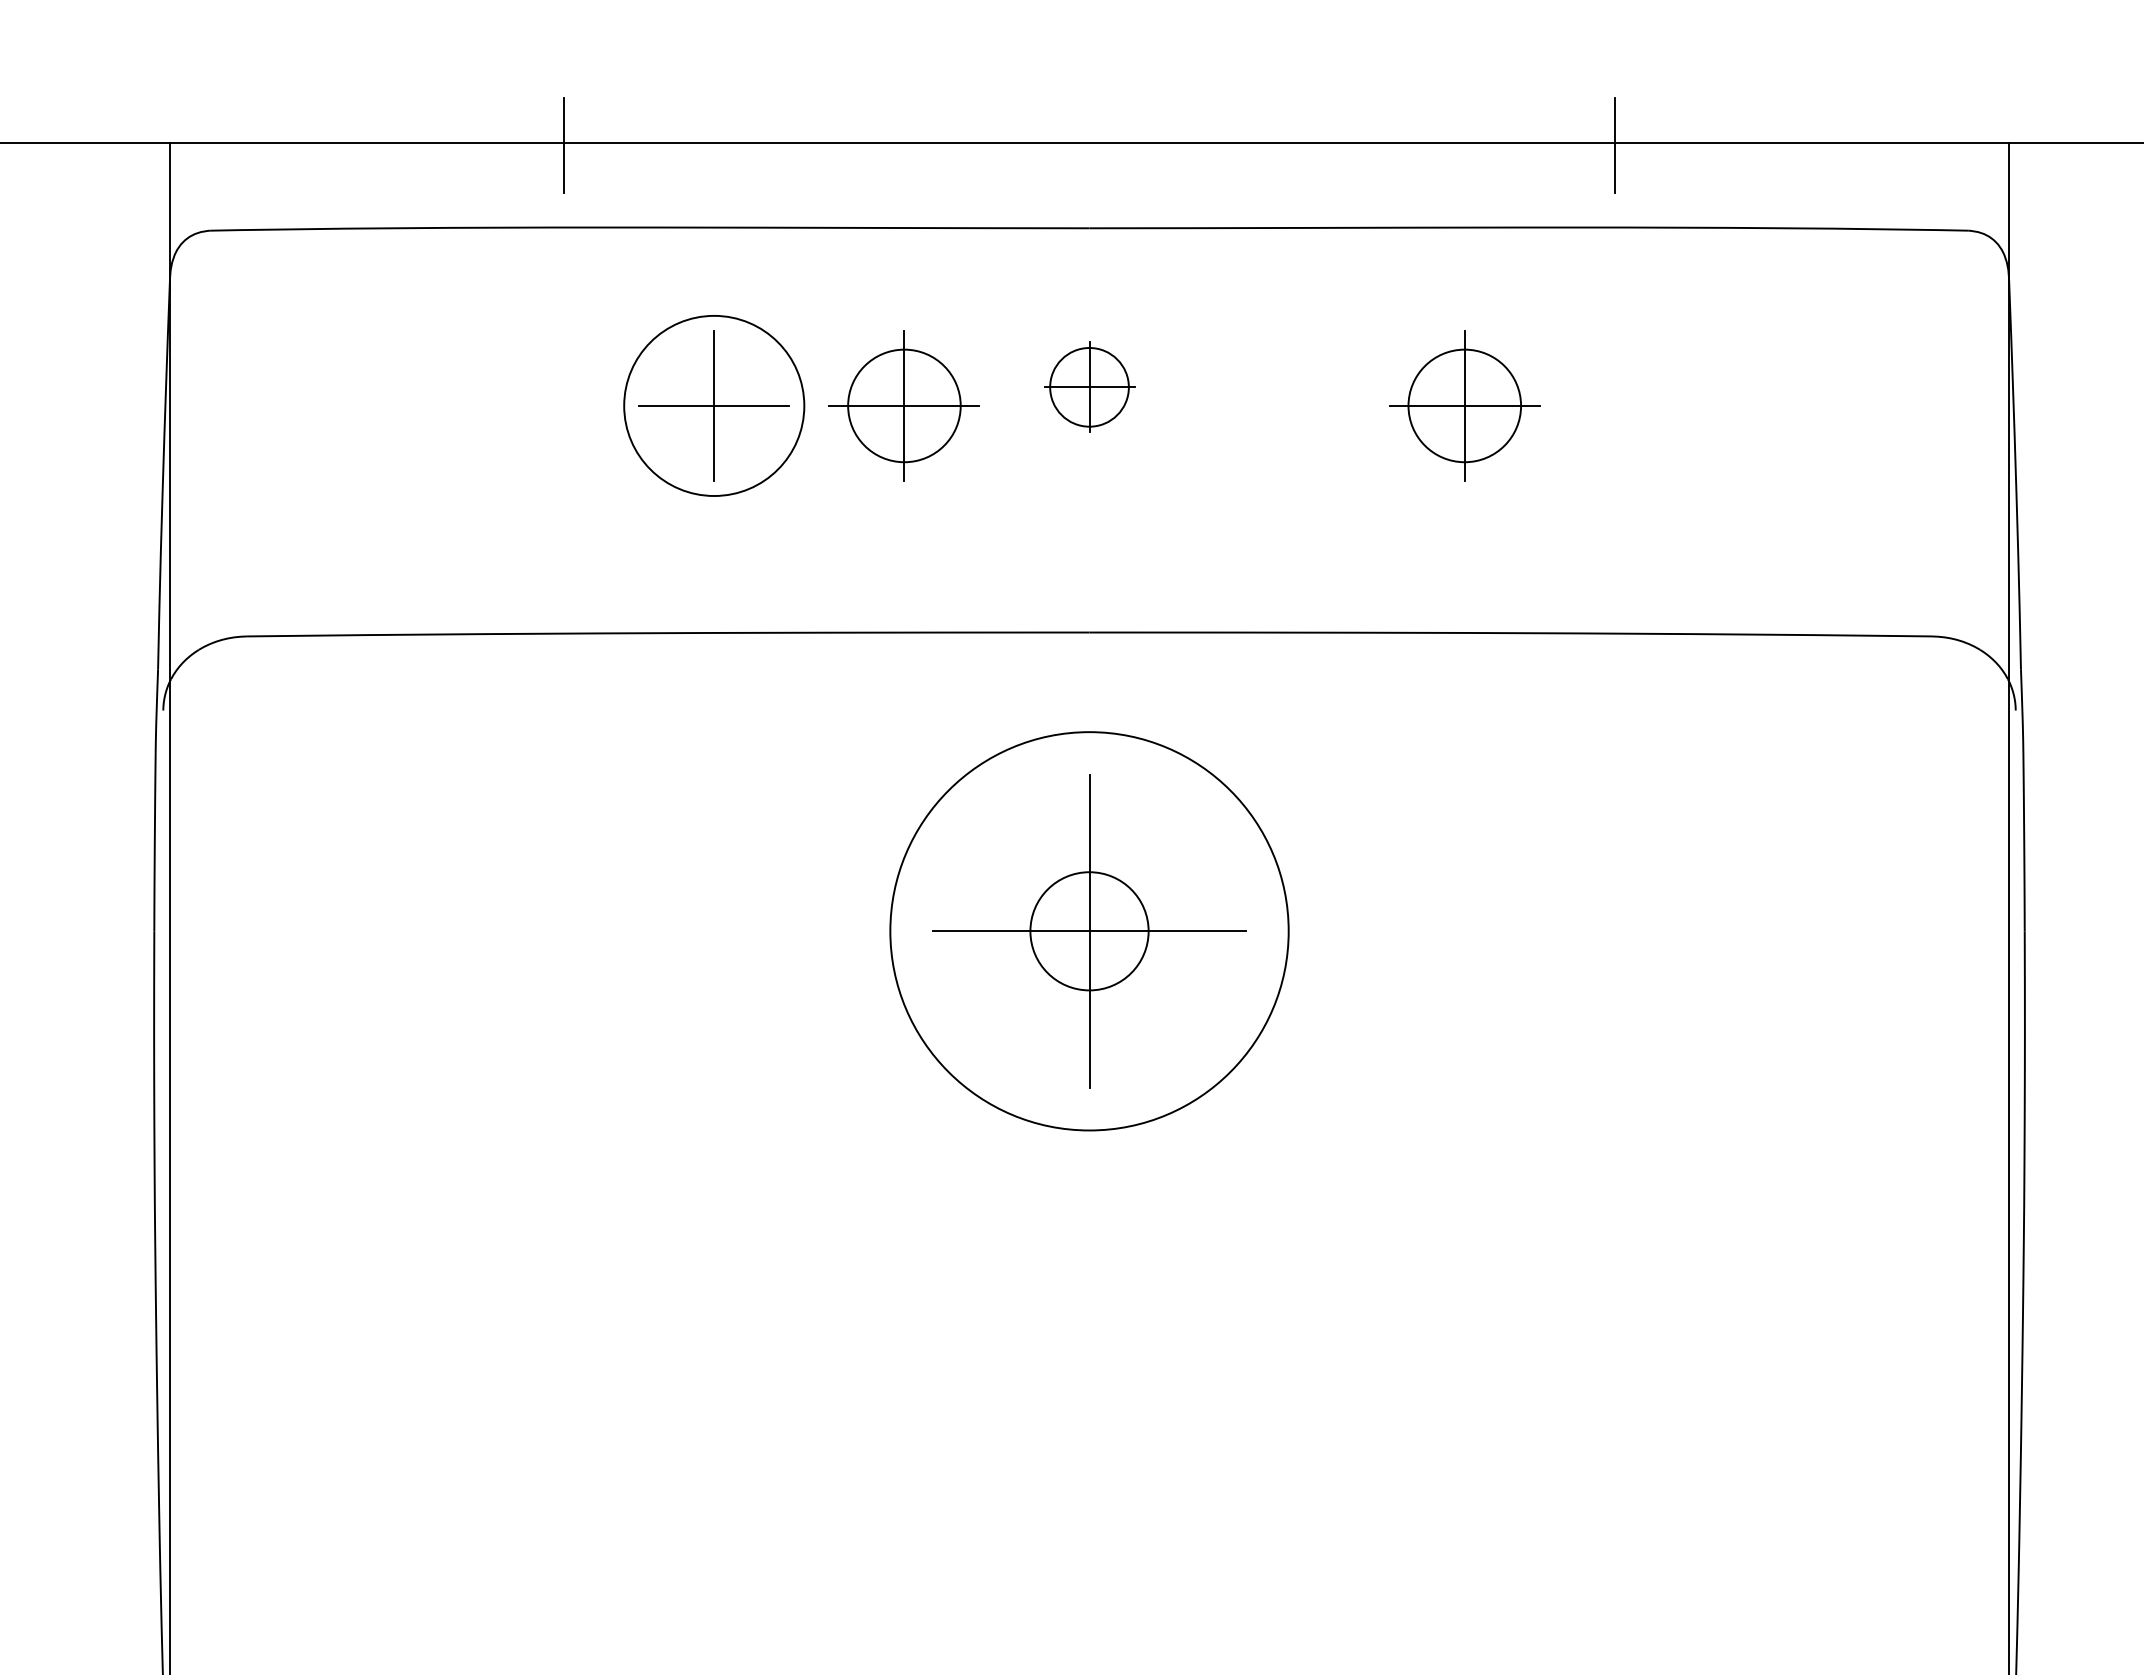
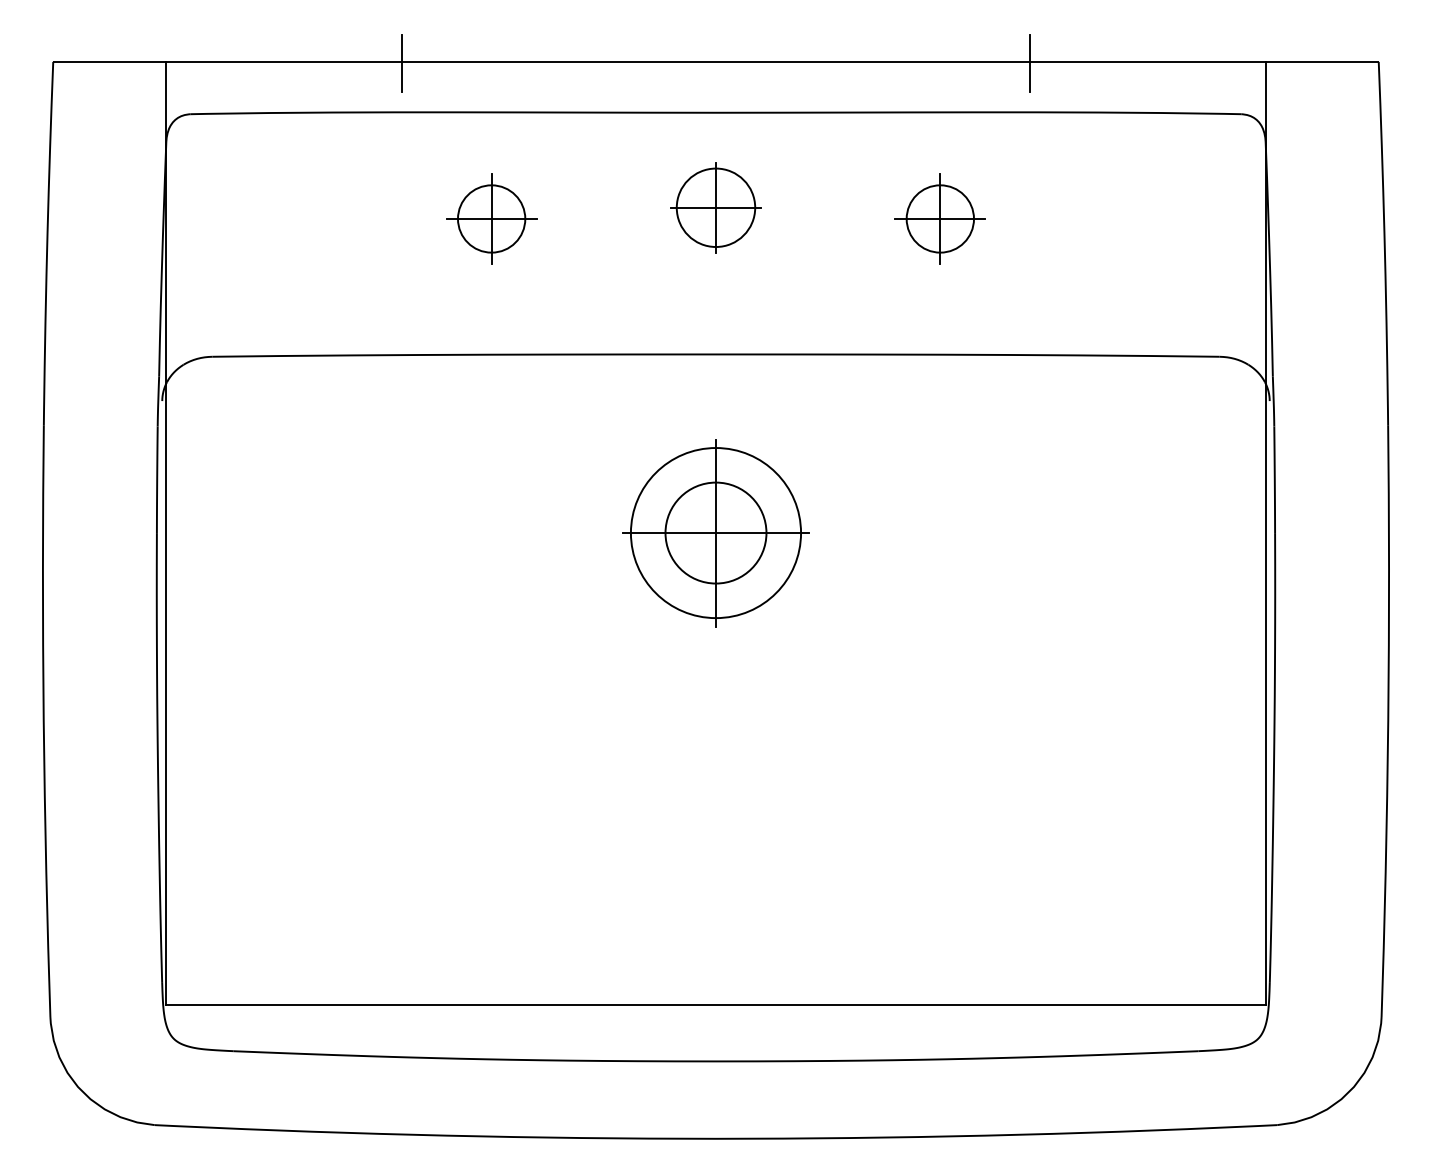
part: (1088, 386) -> (715, 207), size x1.67
circle: (714, 405) -> (491, 218), size x0.62
part: (903, 405) -> (604, 218), removed
circle: (1088, 930) -> (715, 532), size x1.43
circle: (1088, 932) -> (715, 533), size x0.71

